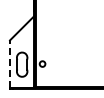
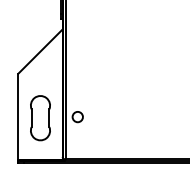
line: (10, 63) -> (19, 116), dashed -> solid

